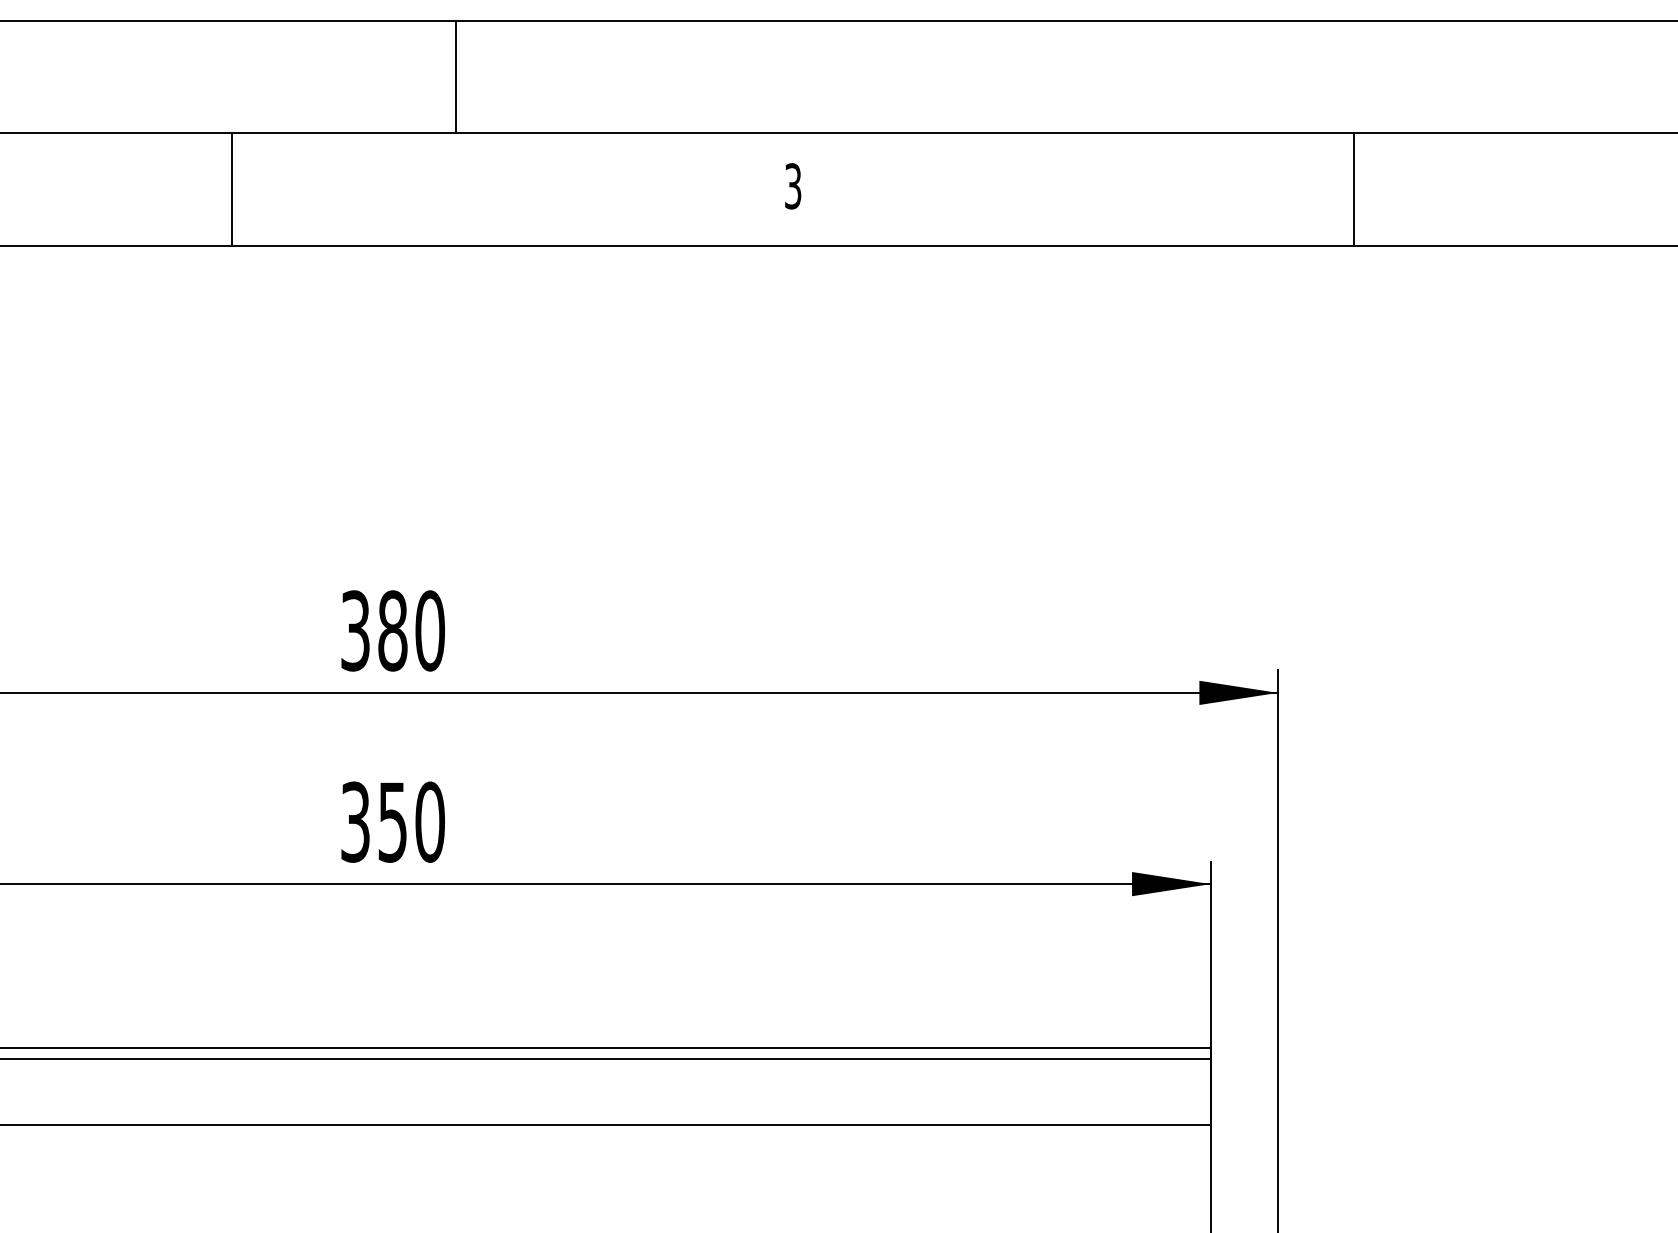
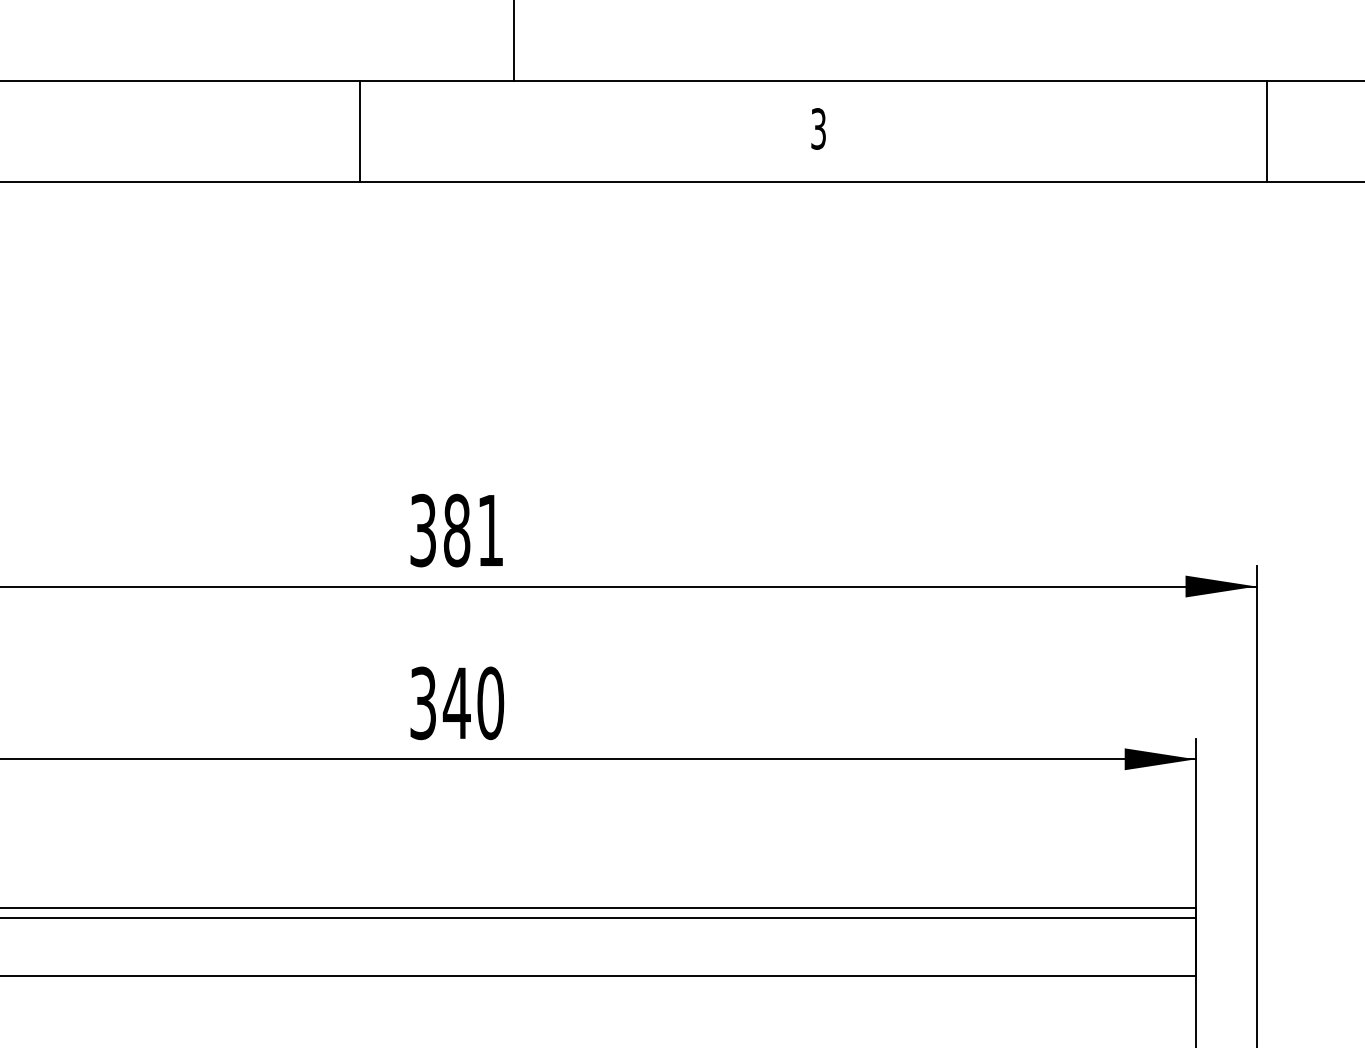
line: (231, 189) -> (360, 131), moved
line: (1354, 189) -> (1267, 131), moved
text: (429, 630) -> (490, 530), 380 -> 381
text: (392, 822) -> (456, 703), 350 -> 340

